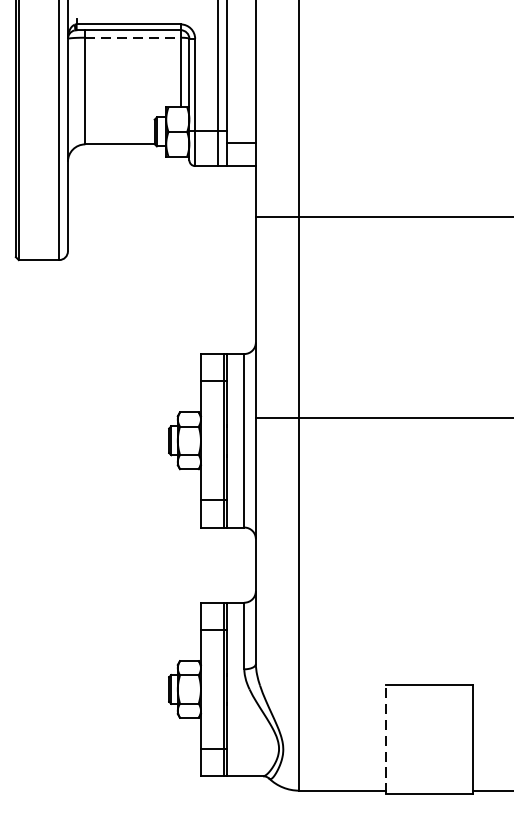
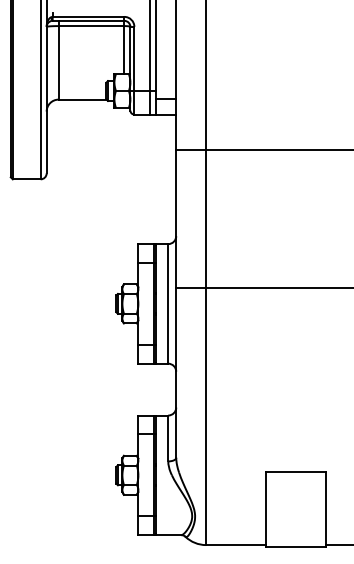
line: (132, 38) -> (91, 26), dashed -> solid
line: (385, 739) -> (265, 509), dashed -> solid

